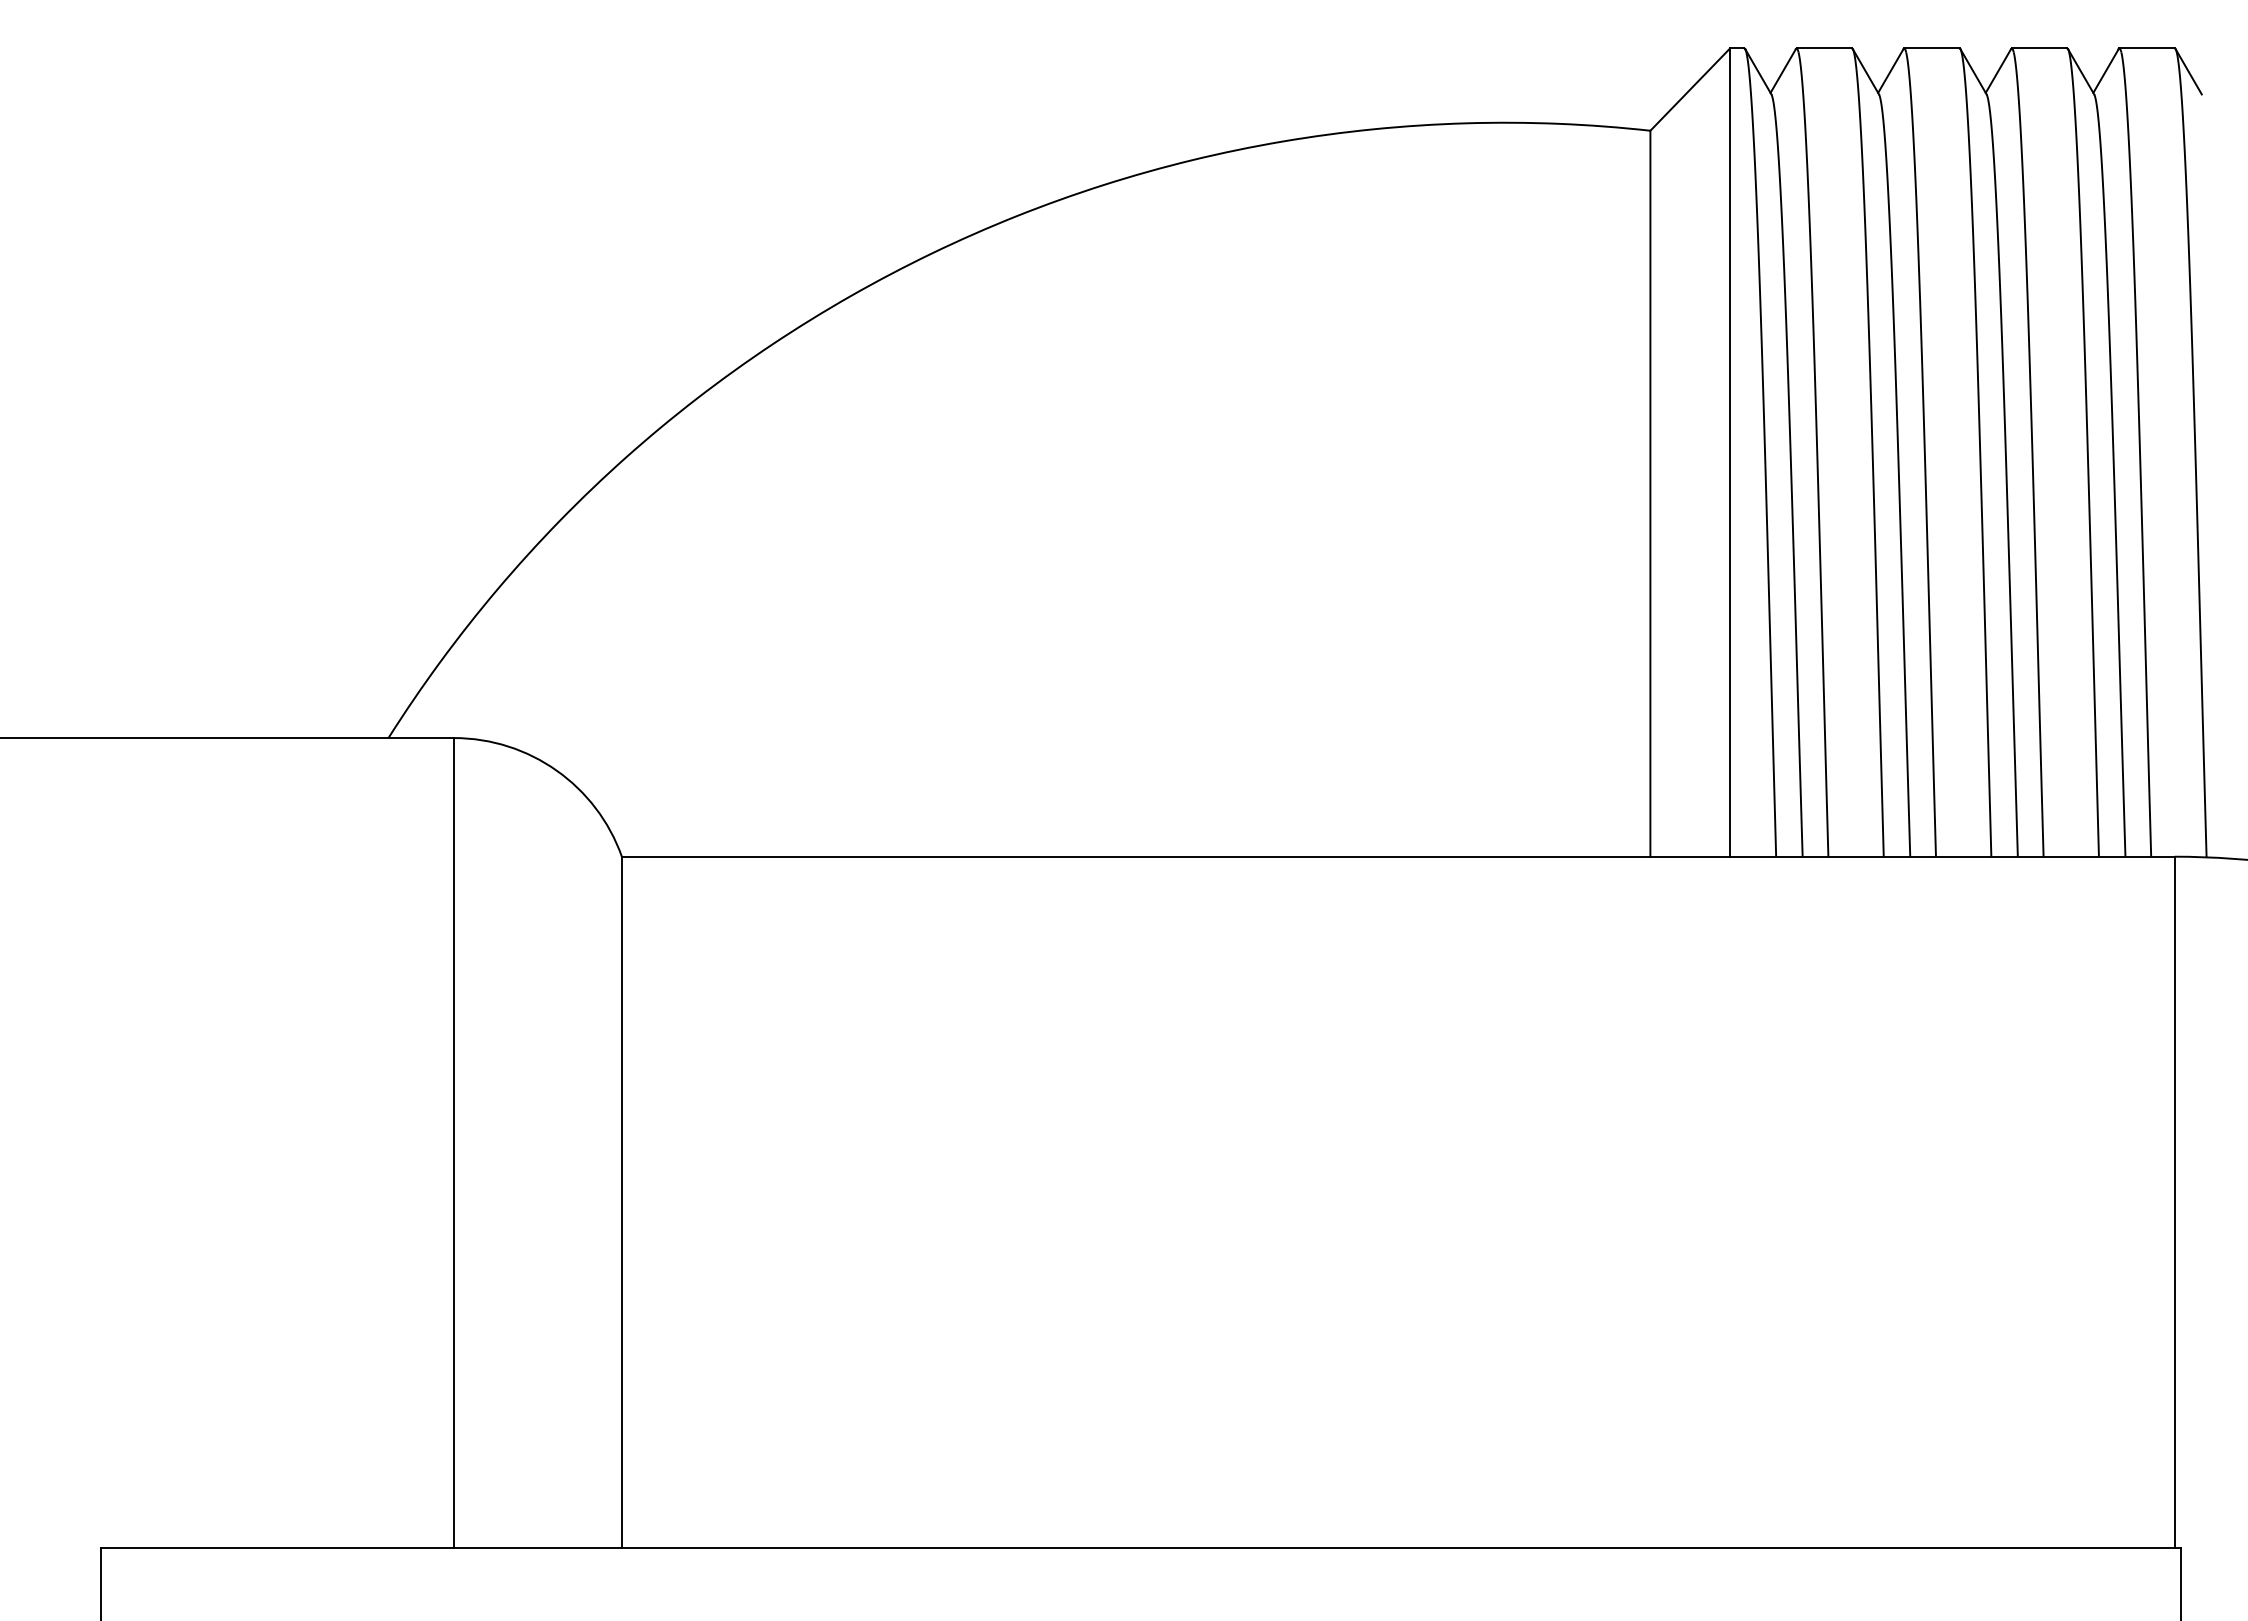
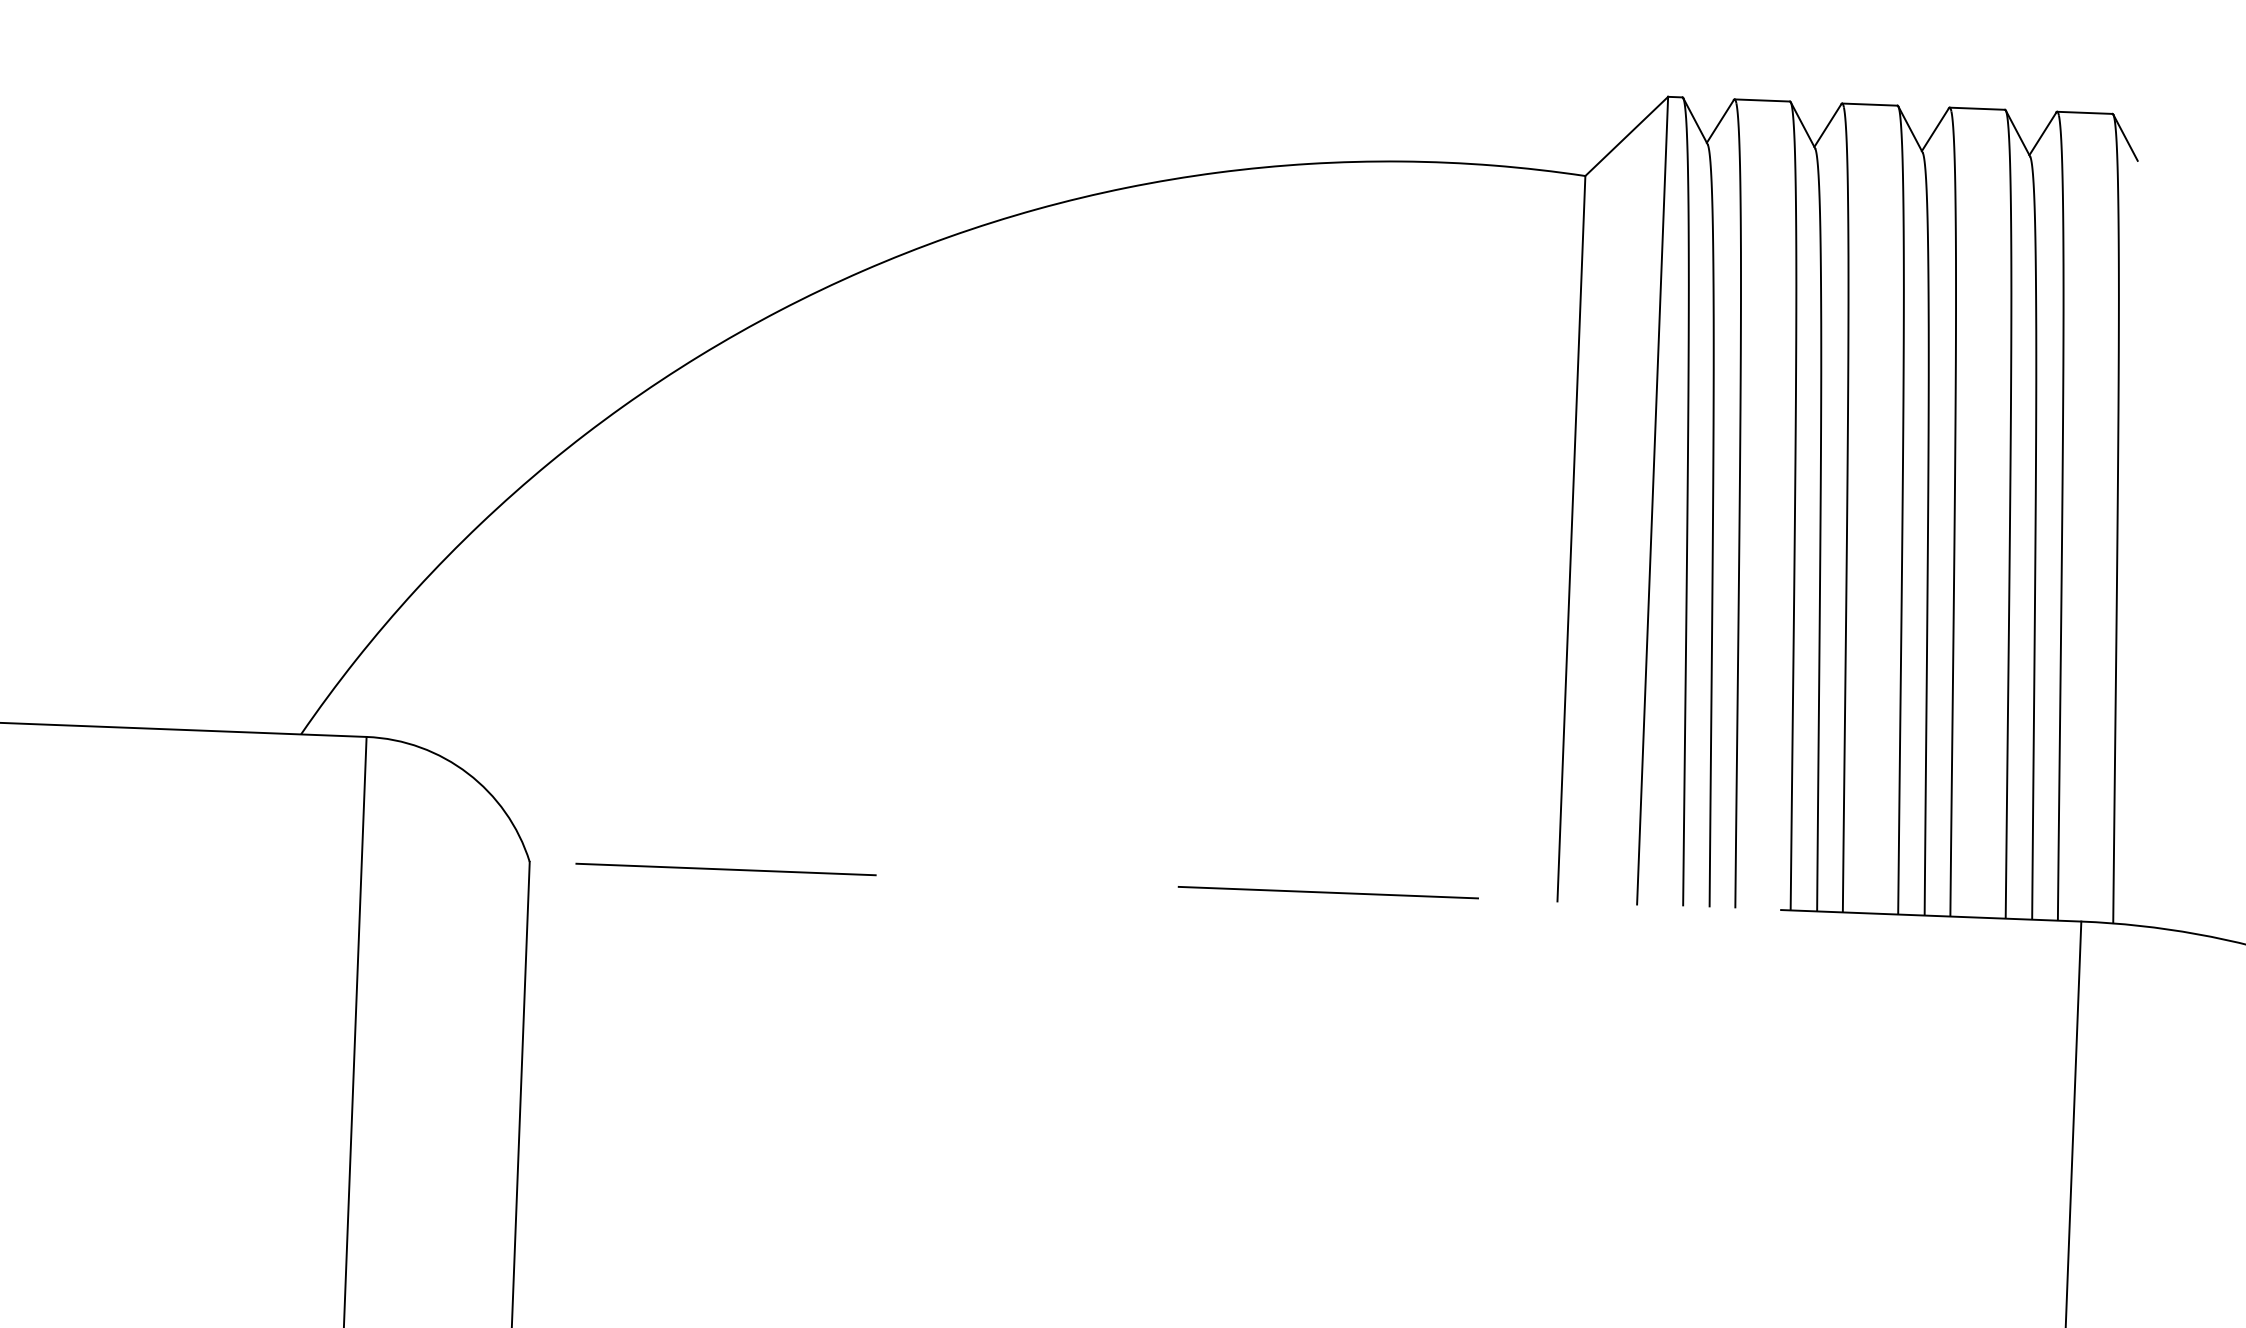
line: (1397, 856) -> (1304, 891), solid -> dashed

